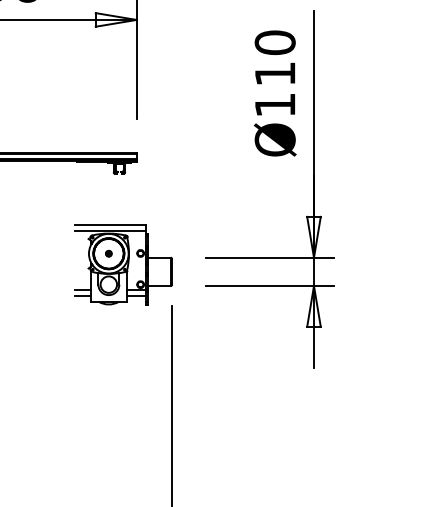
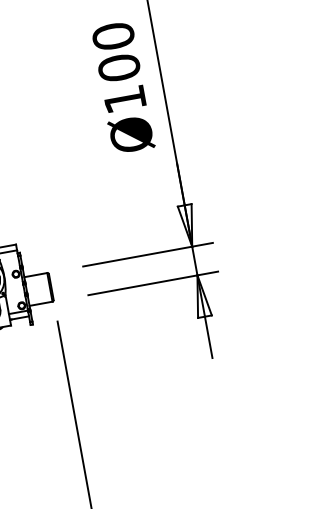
text: (274, 73) -> (118, 67), Ø110 -> Ø100

